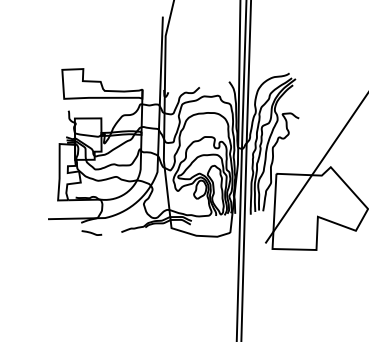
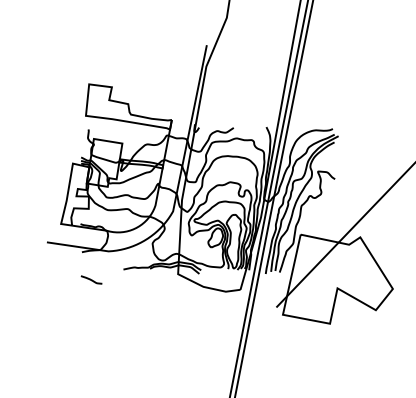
curve: (91, 232) -> (91, 279), moved

